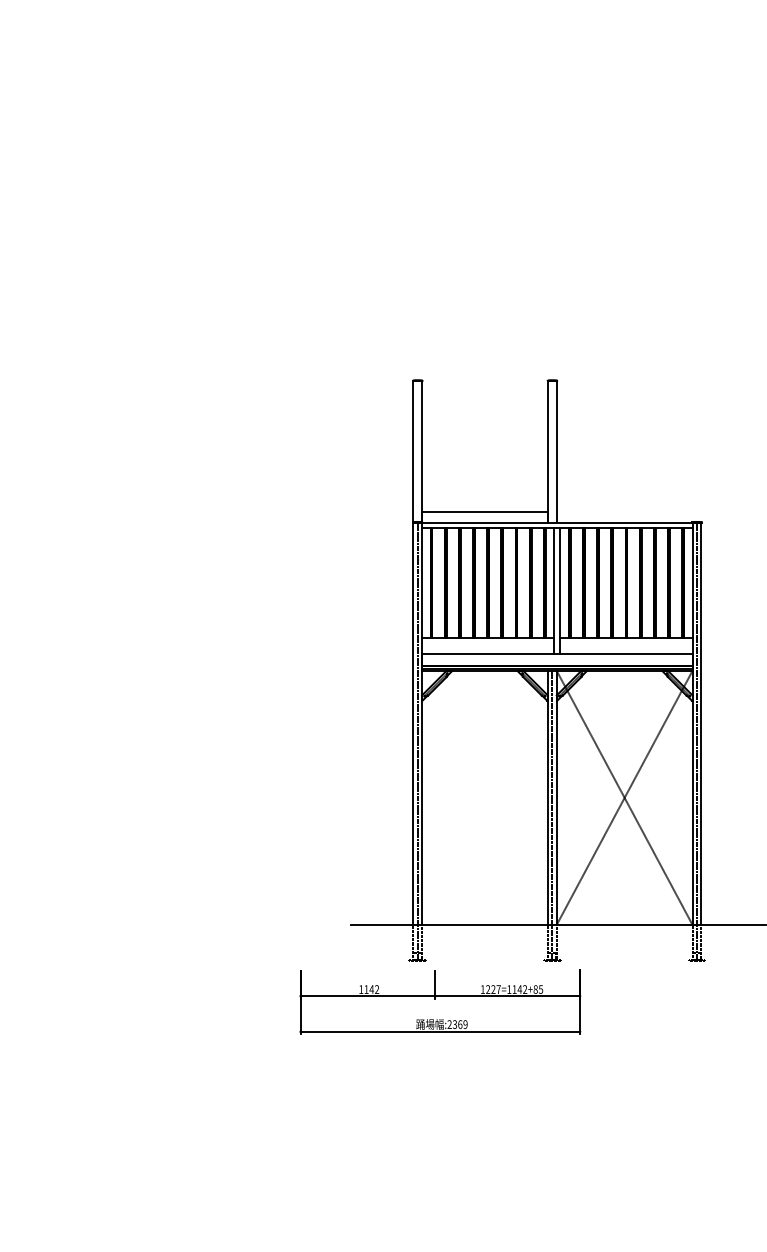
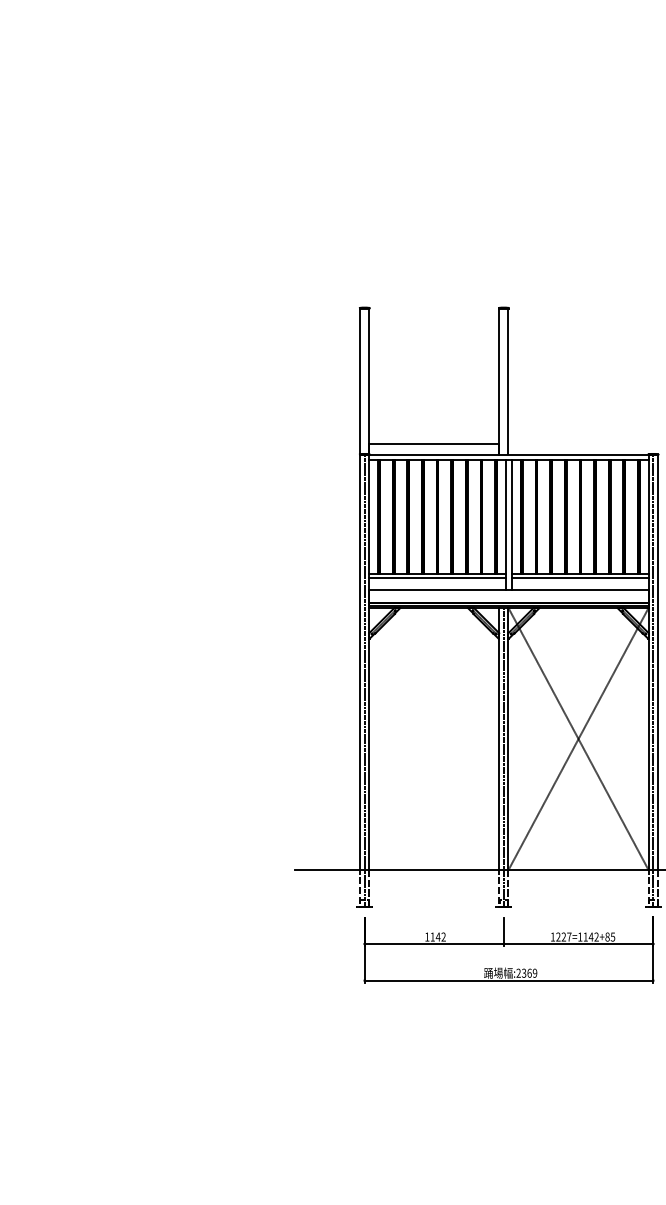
line: (487, 641) -> (436, 577), added
line: (626, 641) -> (580, 577), added
part: (440, 1001) -> (509, 949), moved

